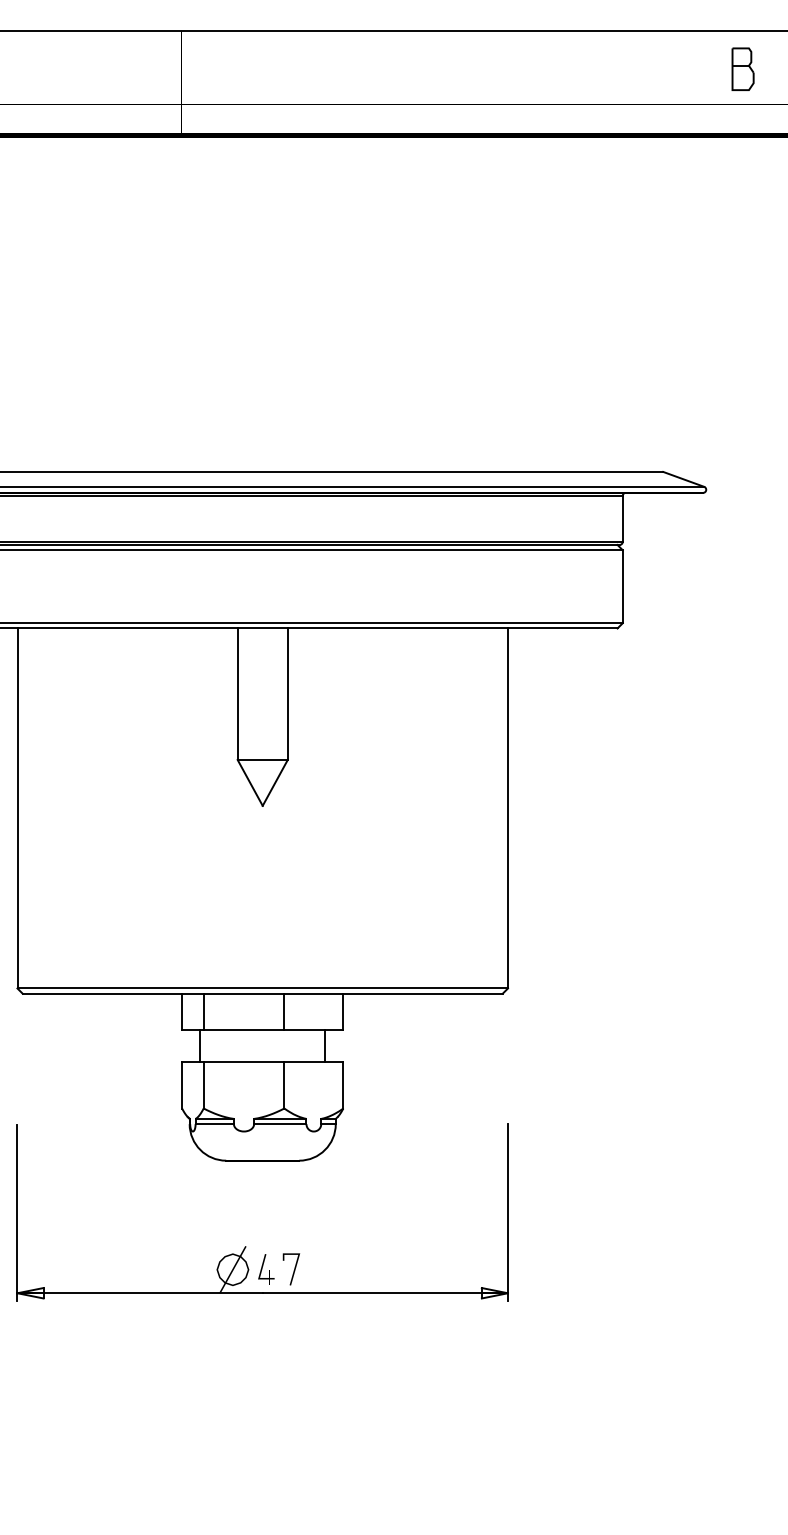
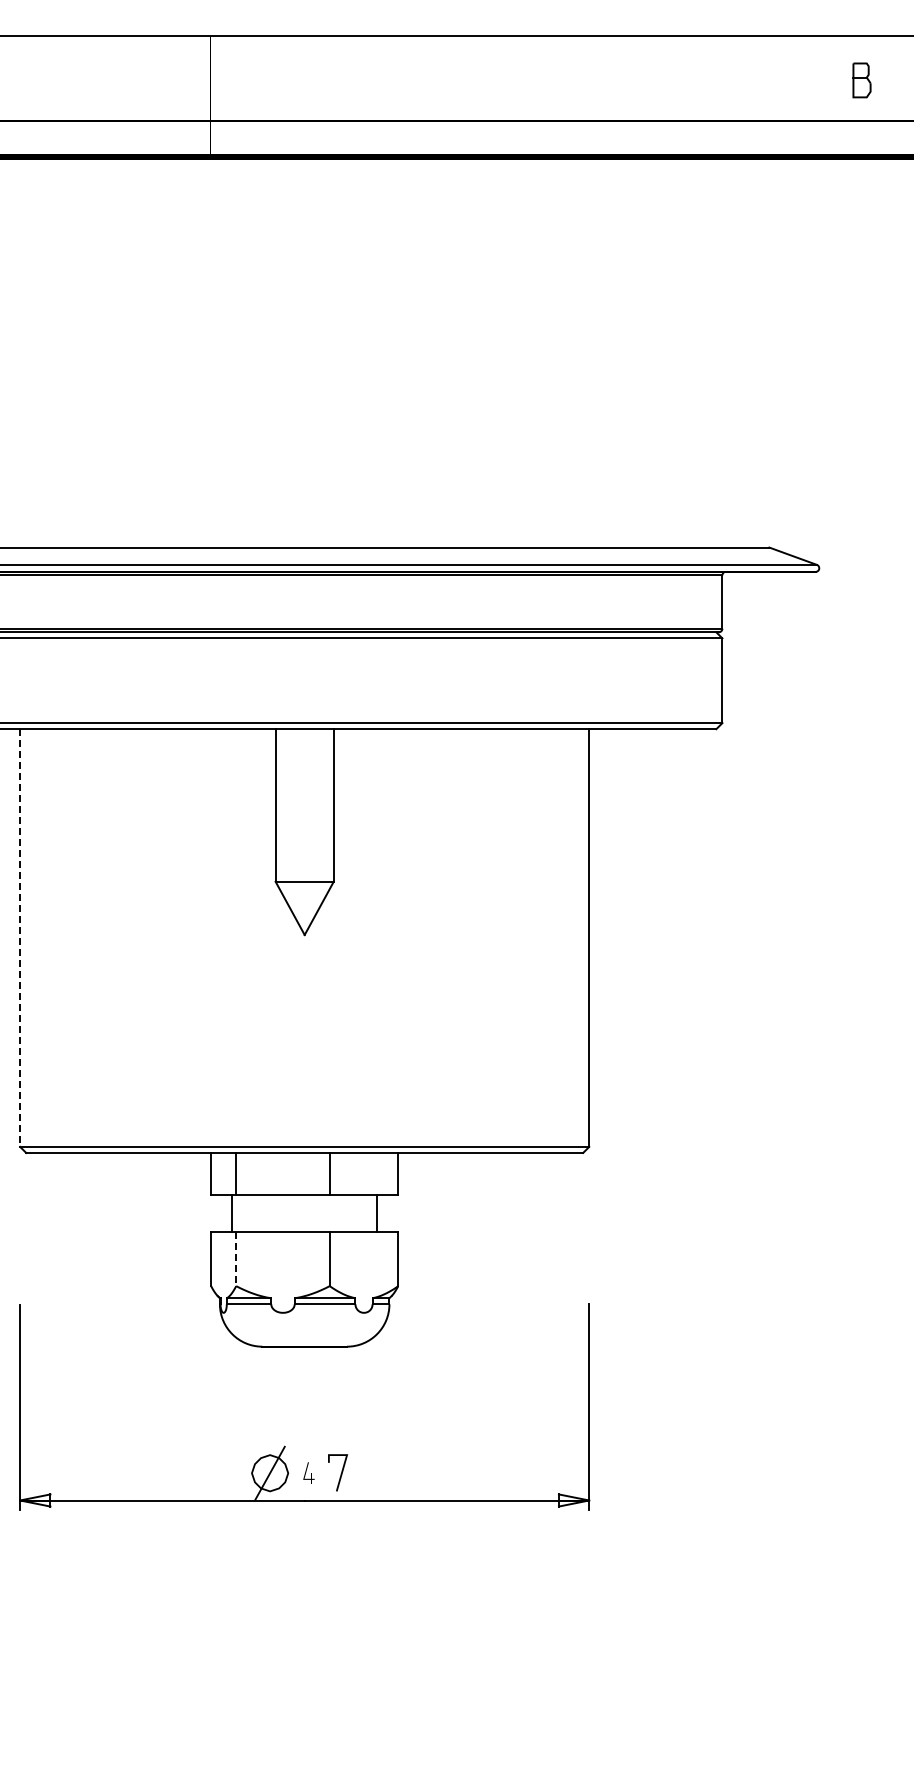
part: (742, 69) -> (861, 80), size x0.7
line: (17, 808) -> (20, 938), solid -> dashed
line: (203, 1085) -> (236, 1259), solid -> dashed
part: (266, 1269) -> (308, 1472), size x0.6

